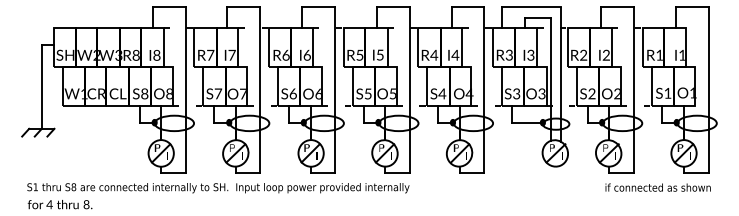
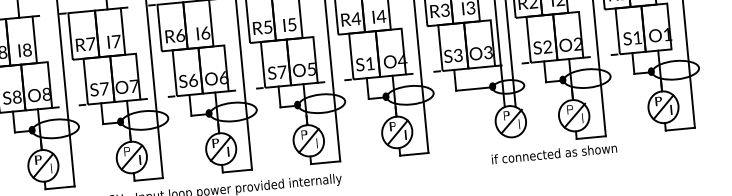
text: (367, 93) -> (281, 71), S5 -> S7
text: (442, 93) -> (370, 63), S4 -> S1
text: (657, 187) -> (553, 153), moved

